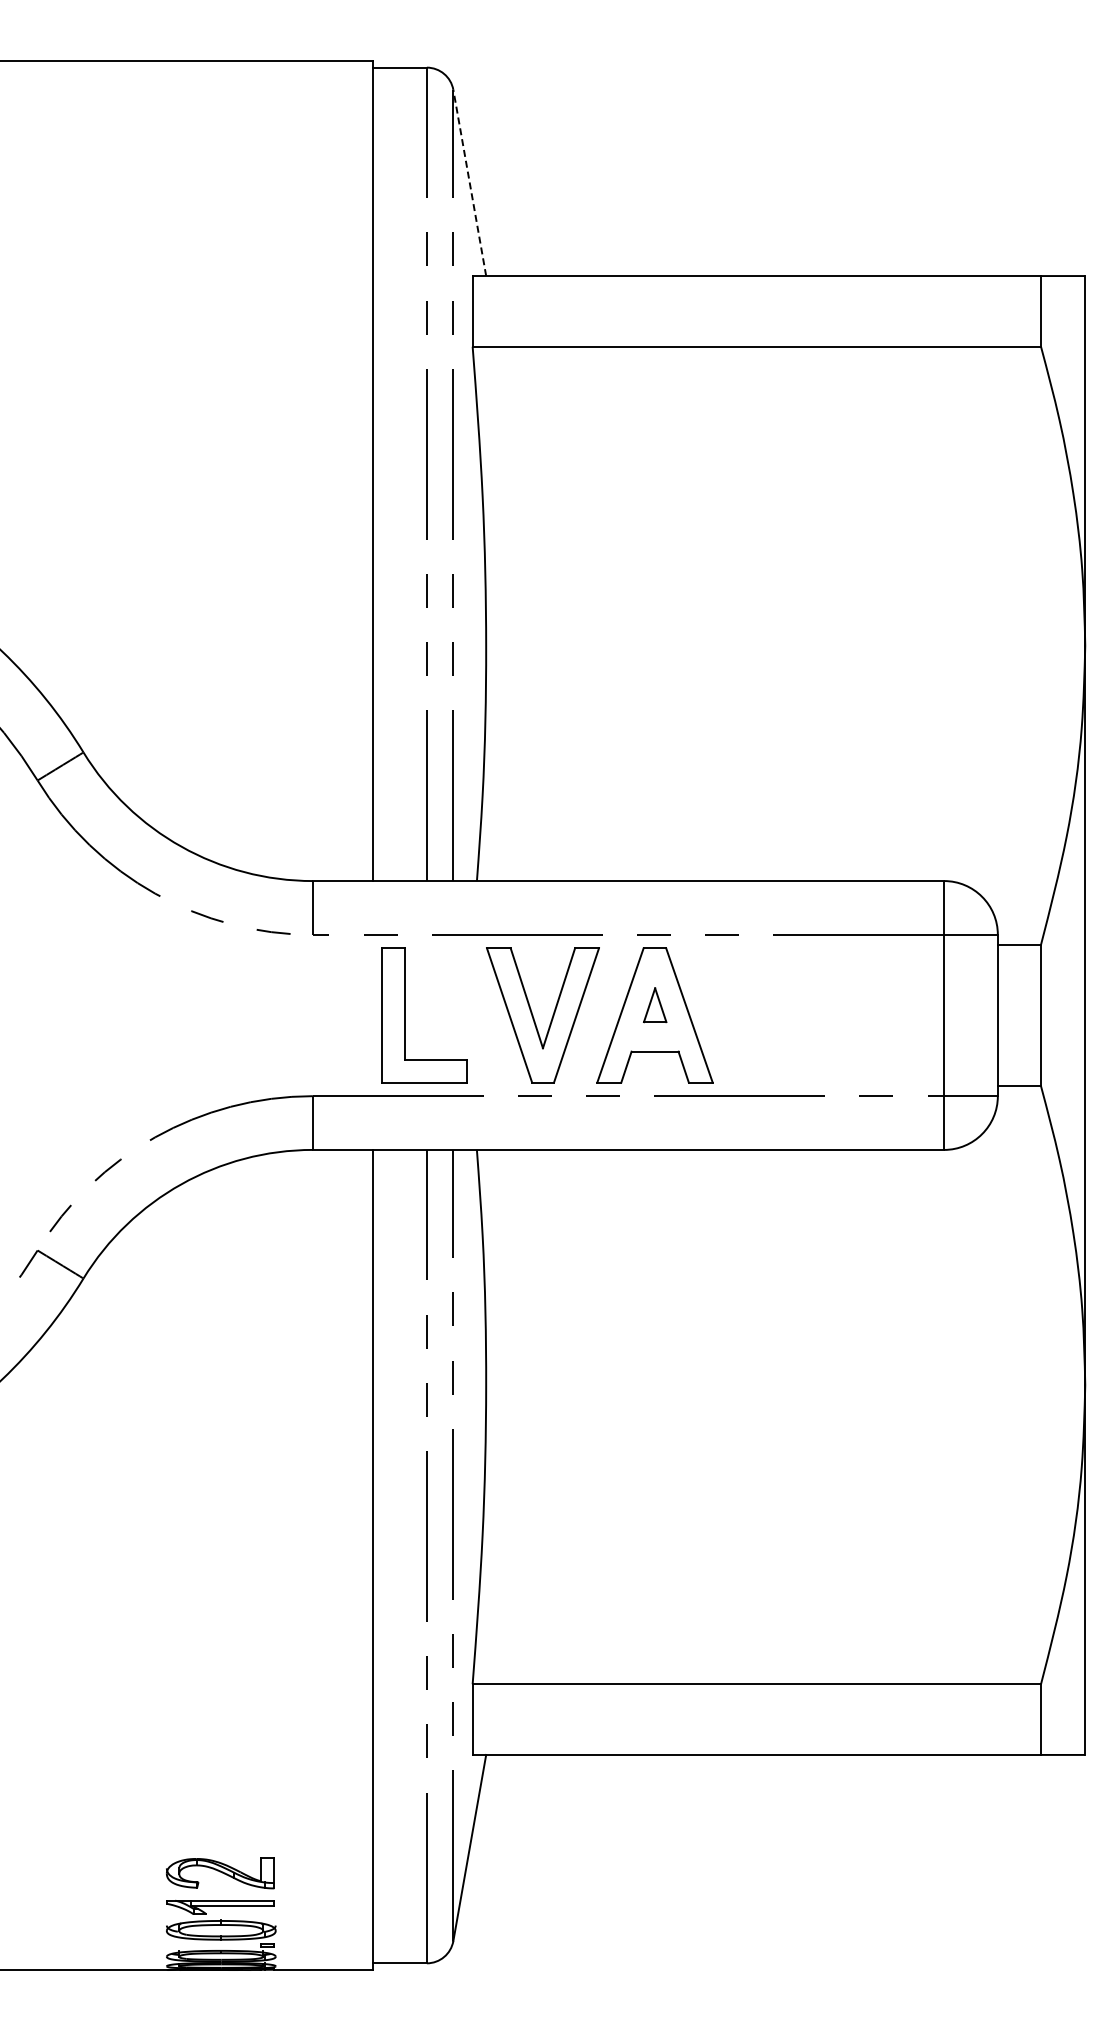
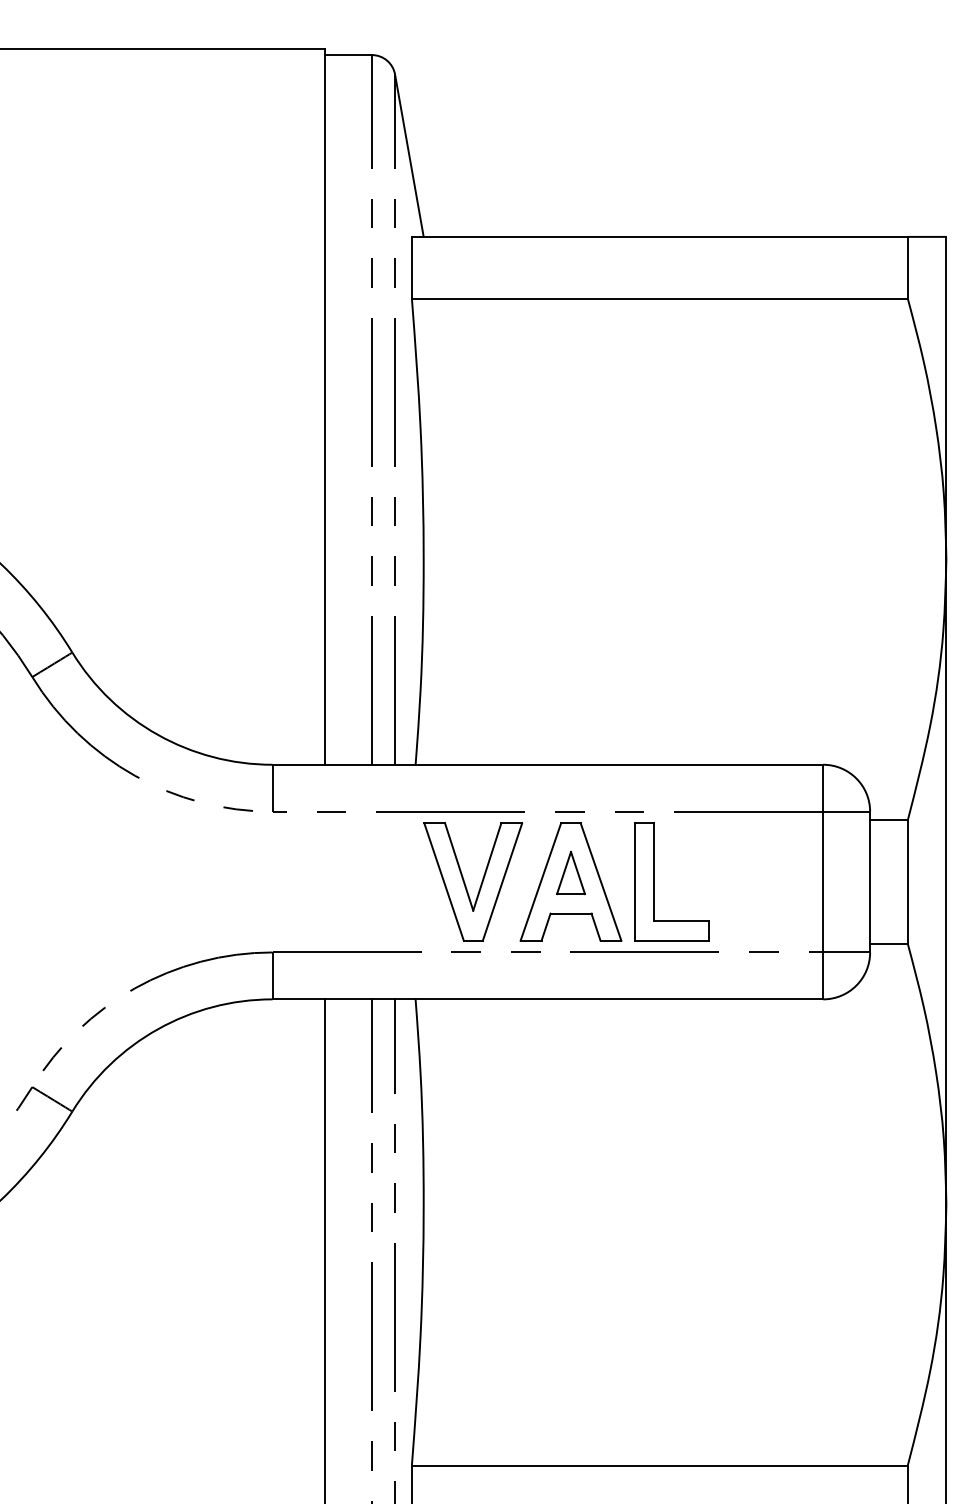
line: (469, 182) -> (409, 155), dashed -> solid
part: (655, 1005) -> (571, 873), size x1.43
part: (405, 1015) -> (655, 882), moved

